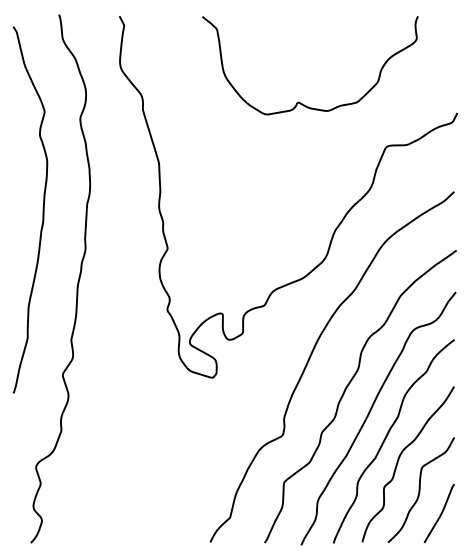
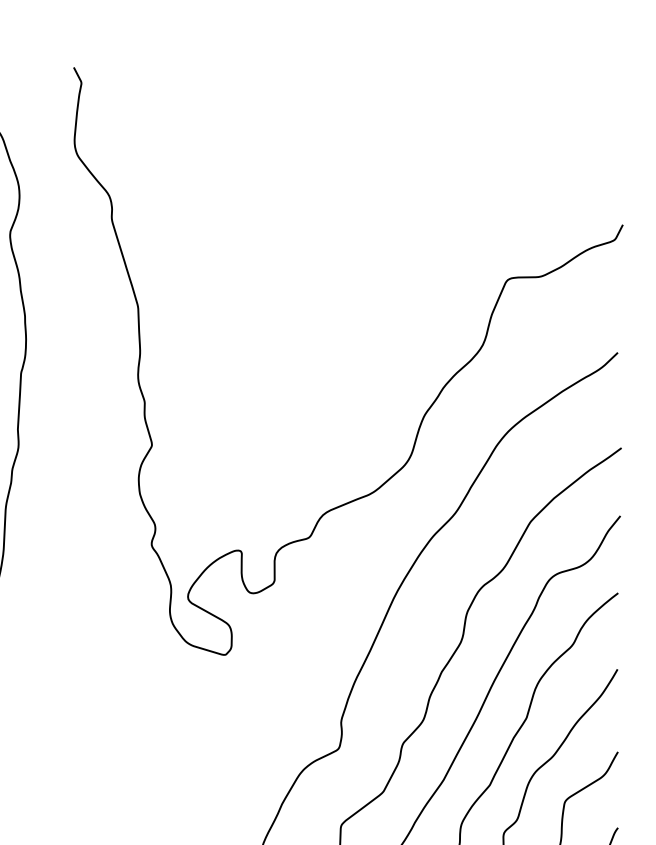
curve: (298, 101) -> (364, 206), removed

